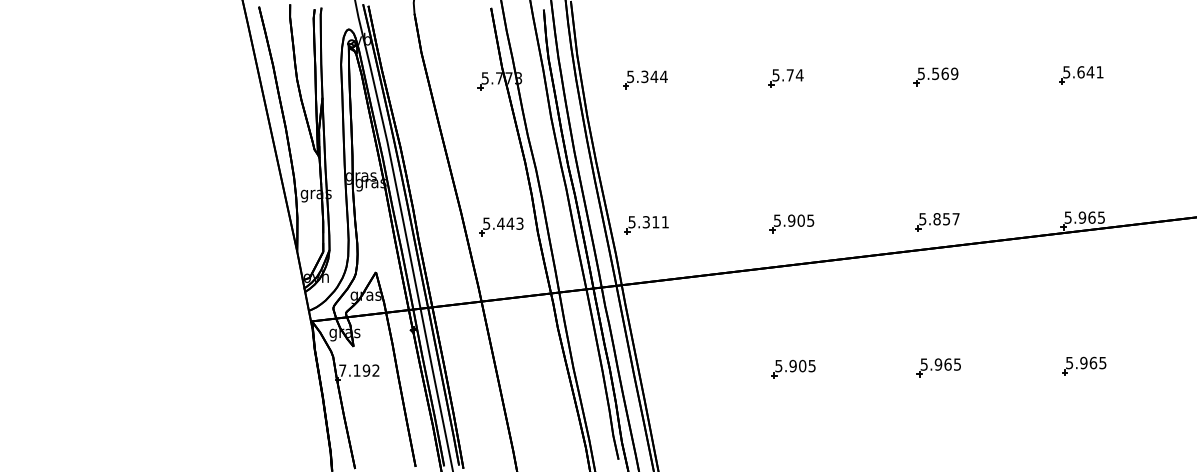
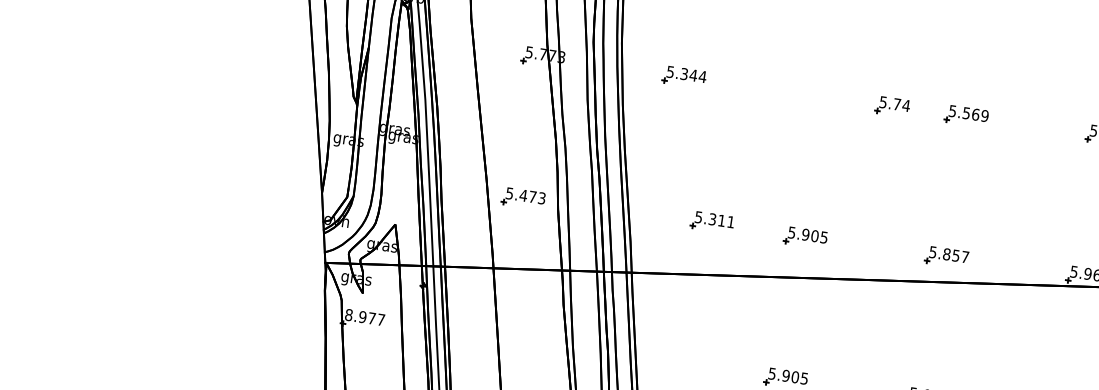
part: (785, 78) -> (892, 106), moved
text: (510, 223) -> (532, 196), 5.443 -> 5.473
part: (646, 225) -> (712, 222), moved
text: (359, 370) -> (365, 317), 7.192 -> 8.977

